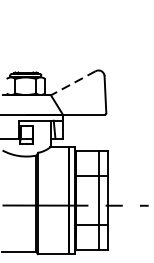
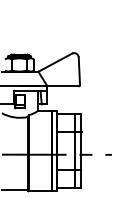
line: (72, 82) -> (54, 62), dashed -> solid

